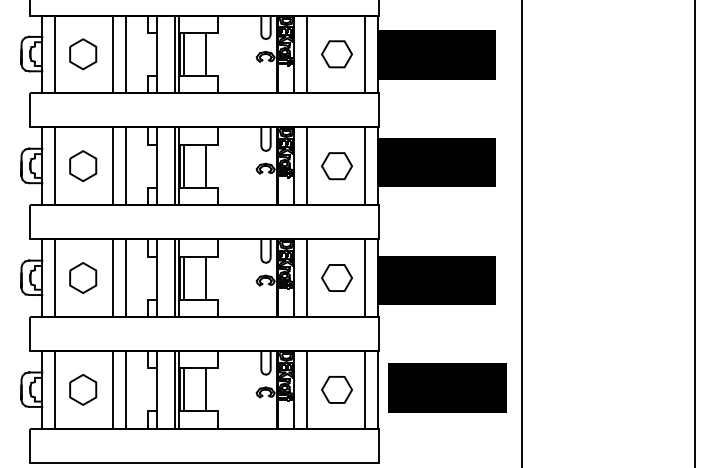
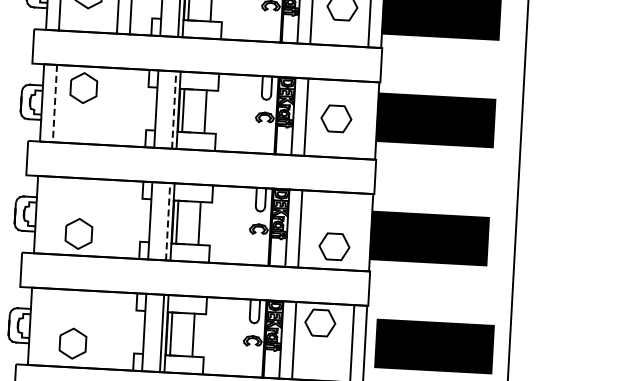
line: (113, 165) -> (113, 106), removed
line: (126, 165) -> (126, 106), removed
line: (365, 165) -> (364, 119), removed
line: (55, 166) -> (55, 103), solid -> dashed
part: (83, 166) -> (84, 88), moved
line: (174, 166) -> (174, 110), solid -> dashed
line: (55, 277) -> (49, 214), removed
part: (83, 277) -> (79, 233), moved
line: (113, 277) -> (107, 217), removed
line: (126, 277) -> (120, 218), removed
part: (336, 277) -> (333, 246), moved
line: (365, 277) -> (358, 231), removed
line: (174, 278) -> (167, 222), solid -> dashed
line: (55, 389) -> (43, 326), removed
part: (83, 389) -> (73, 343), moved
line: (113, 389) -> (101, 329), removed
line: (126, 389) -> (114, 330), removed
part: (336, 389) -> (319, 322), moved

